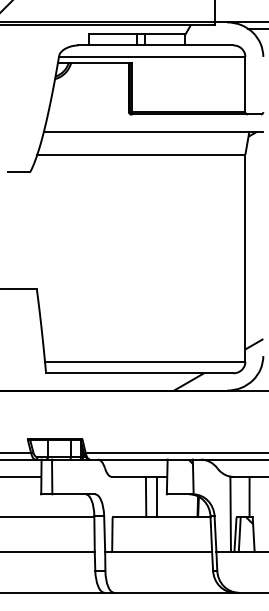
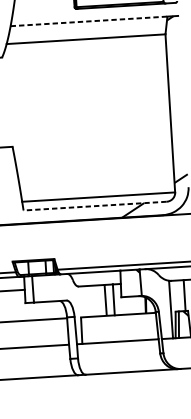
line: (146, 131) -> (88, 21), solid -> dashed
line: (139, 373) -> (94, 206), solid -> dashed

